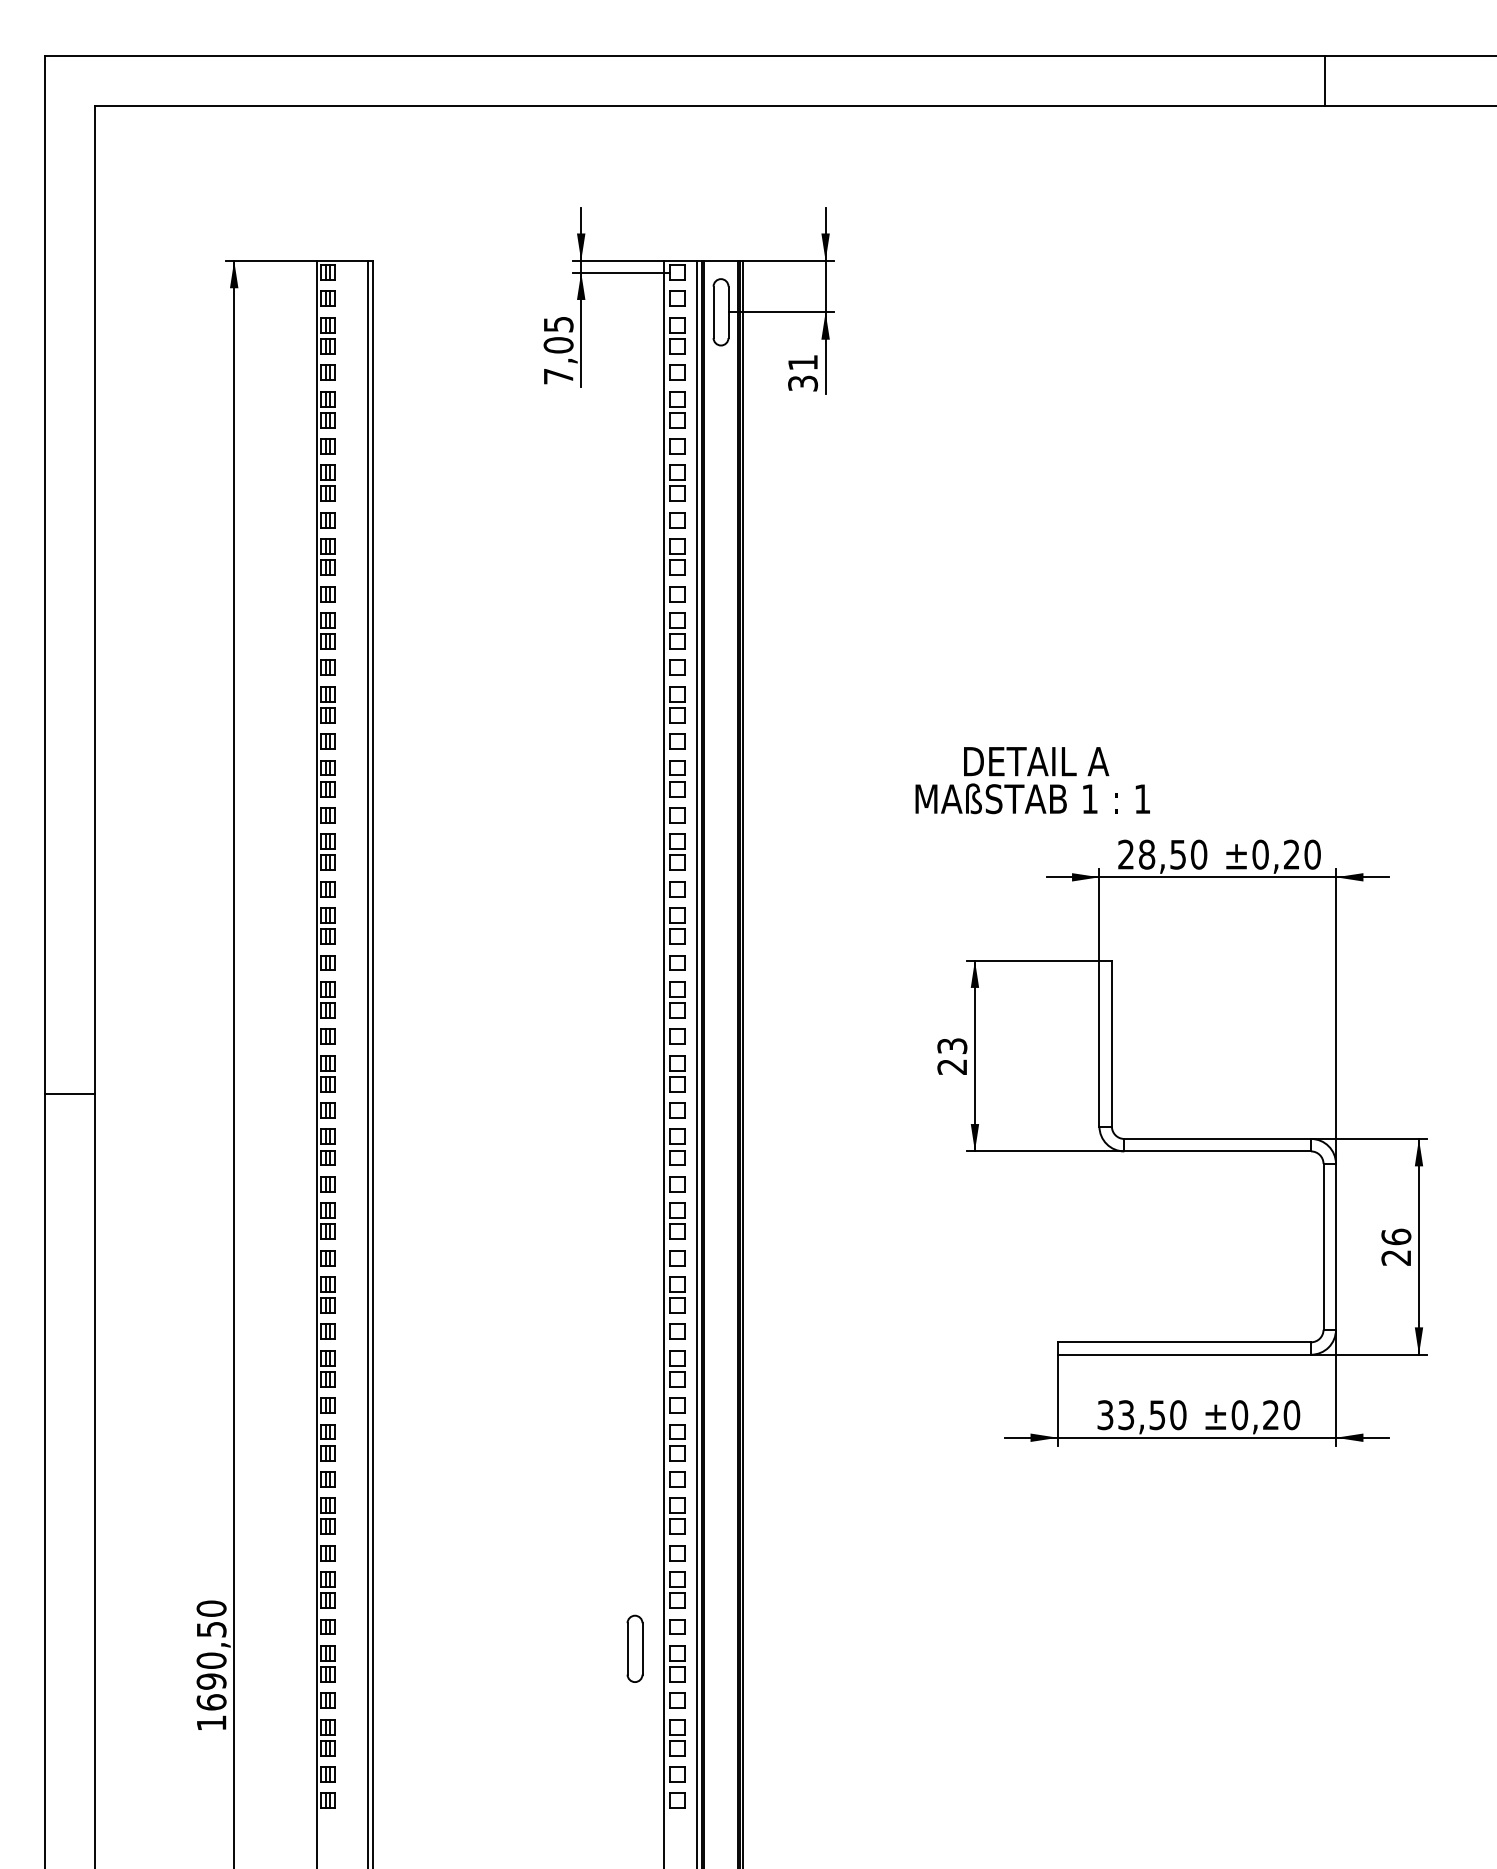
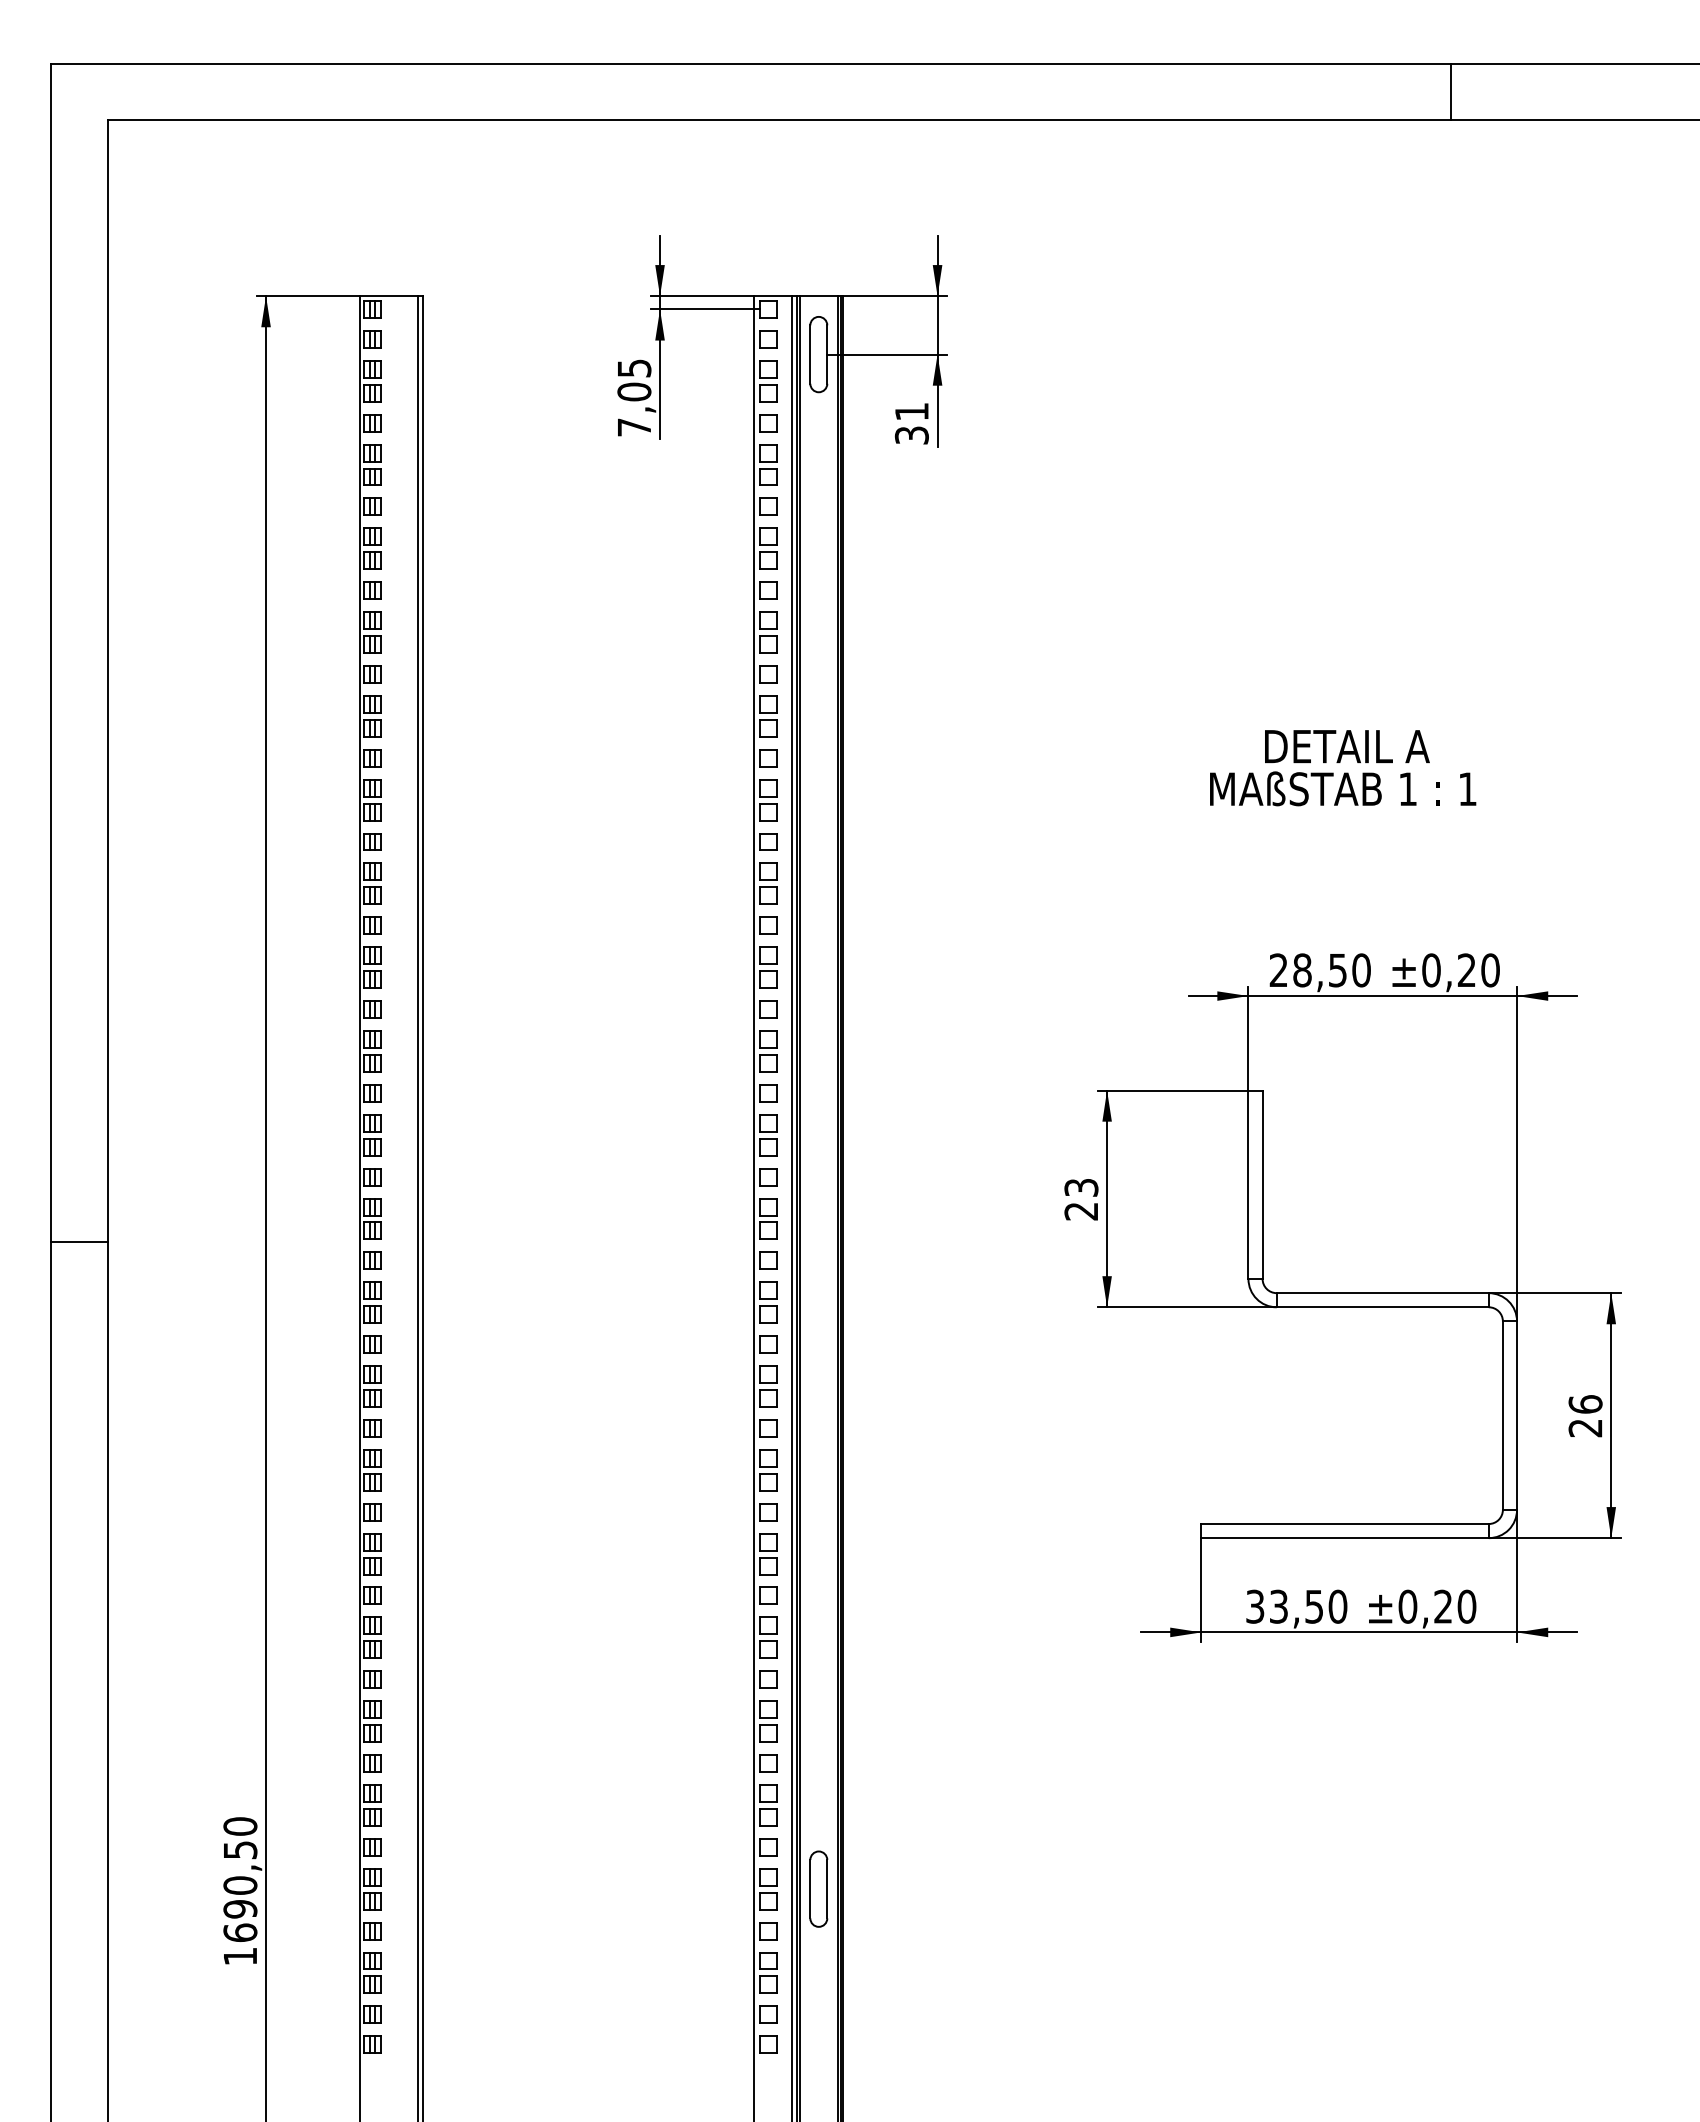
line: (1324, 80) -> (1450, 91), moved
text: (1032, 780) -> (1342, 768), moved
part: (634, 1648) -> (818, 1888), moved

